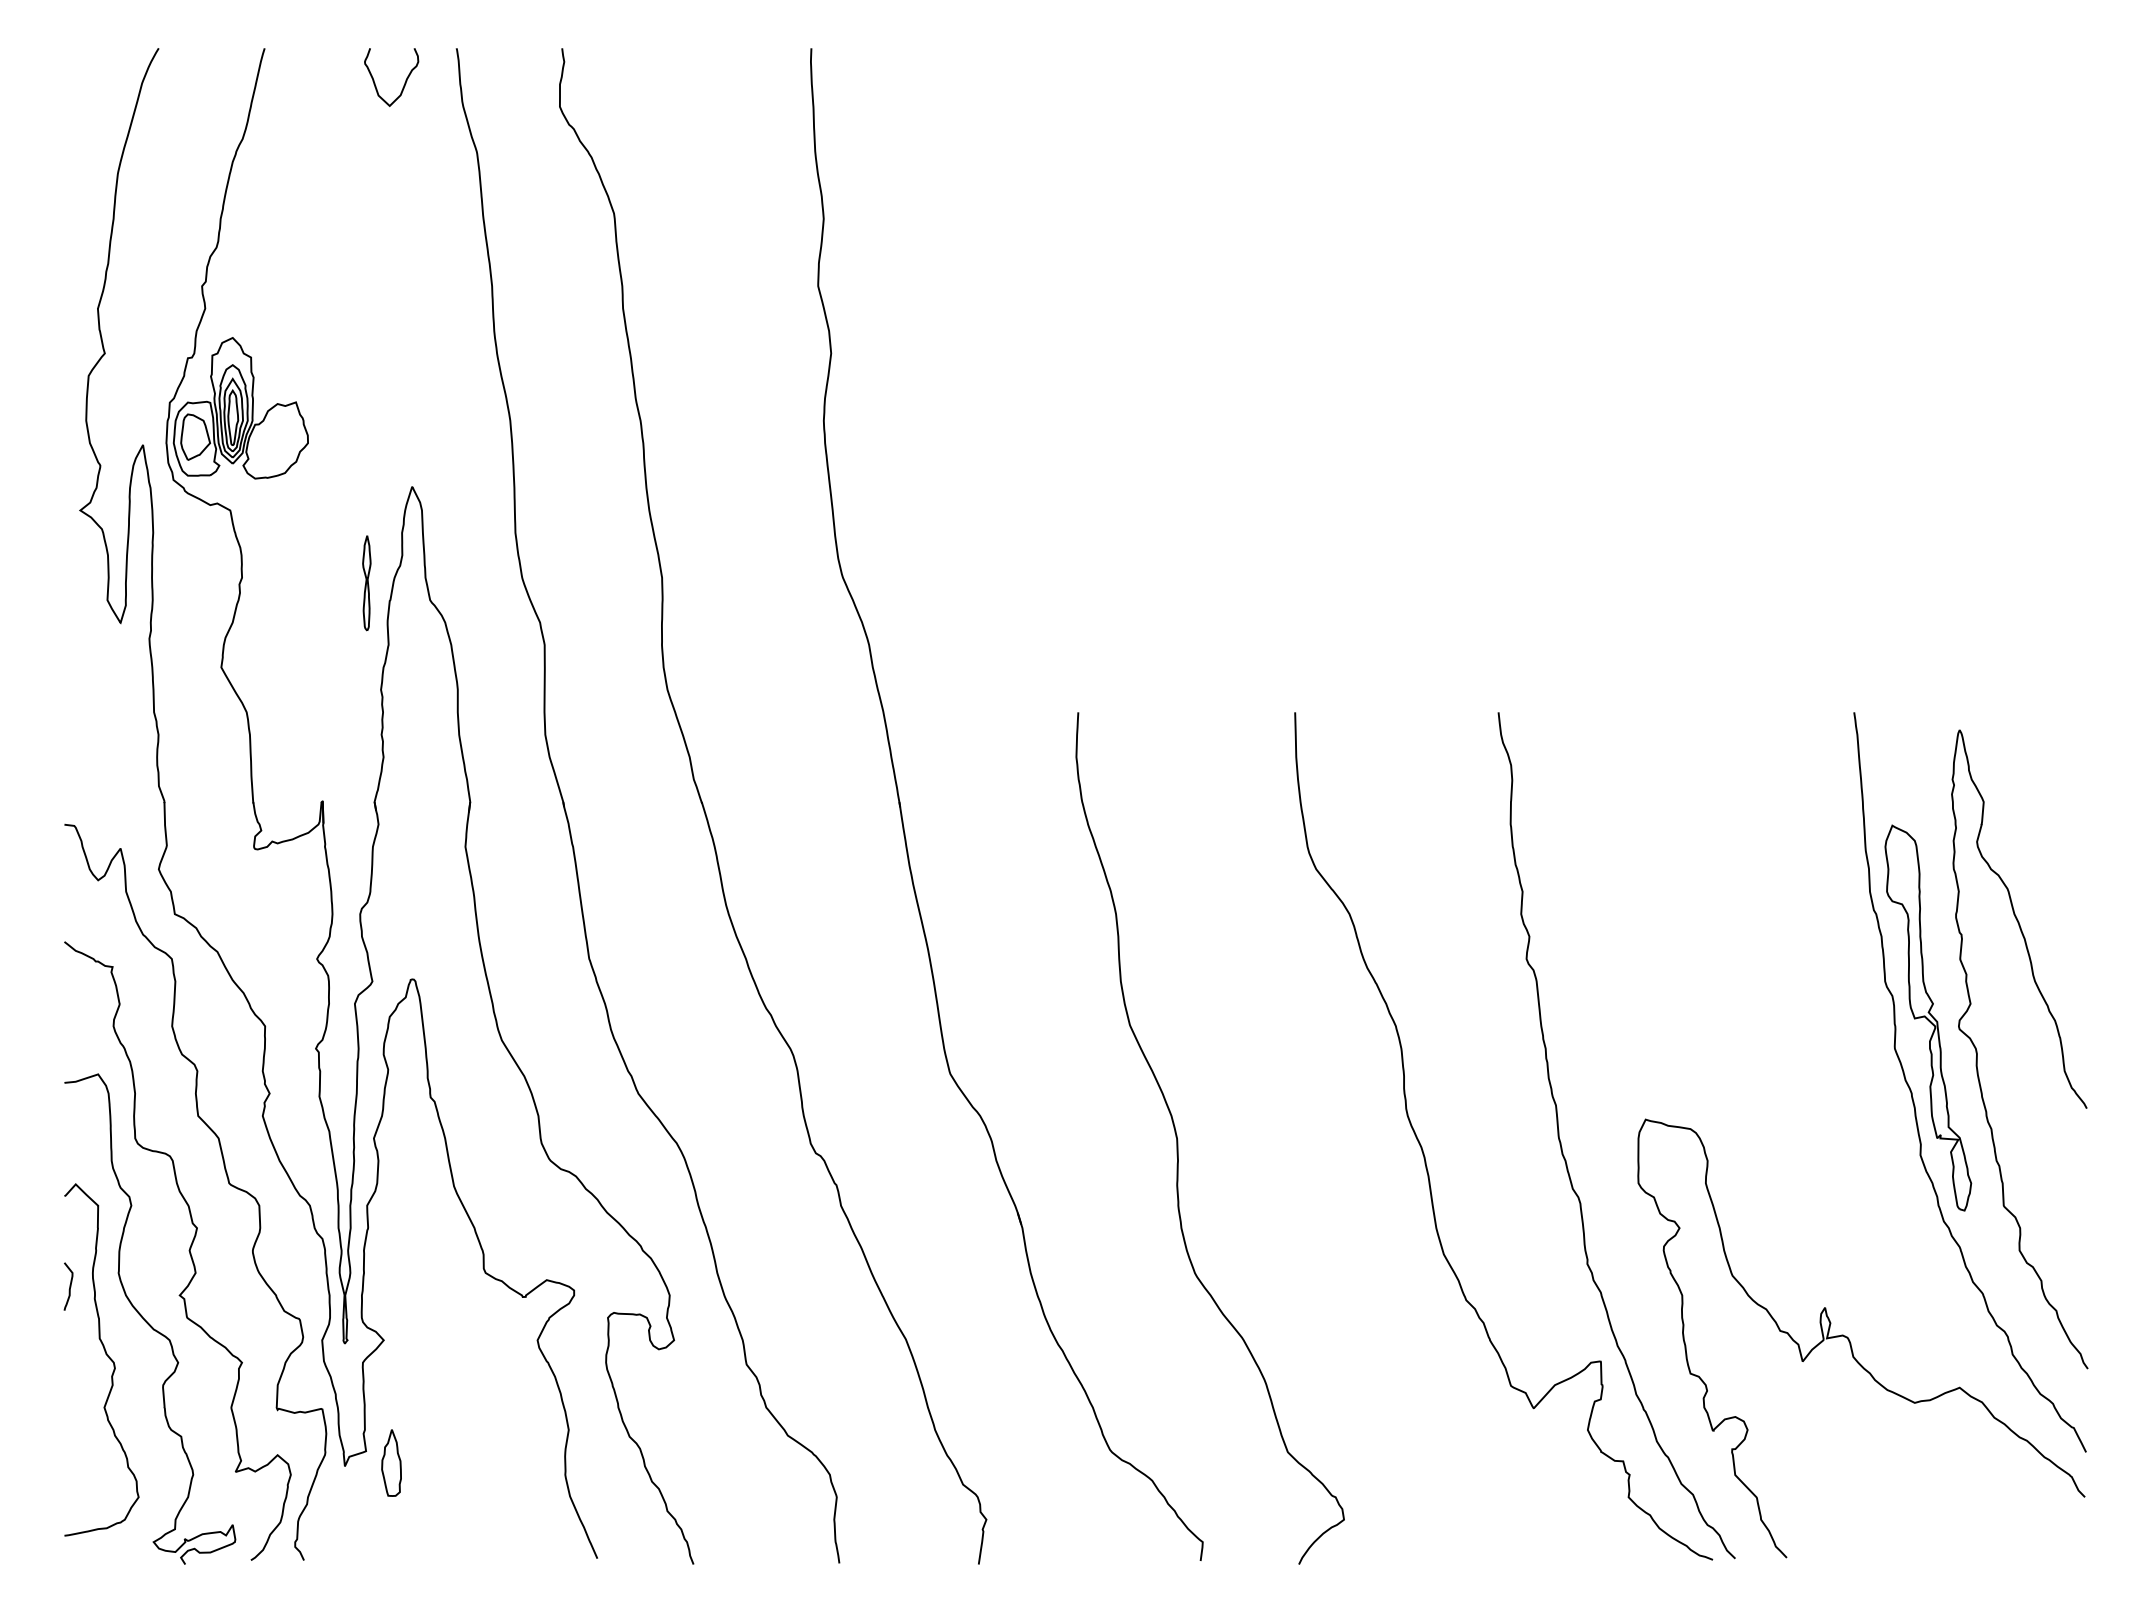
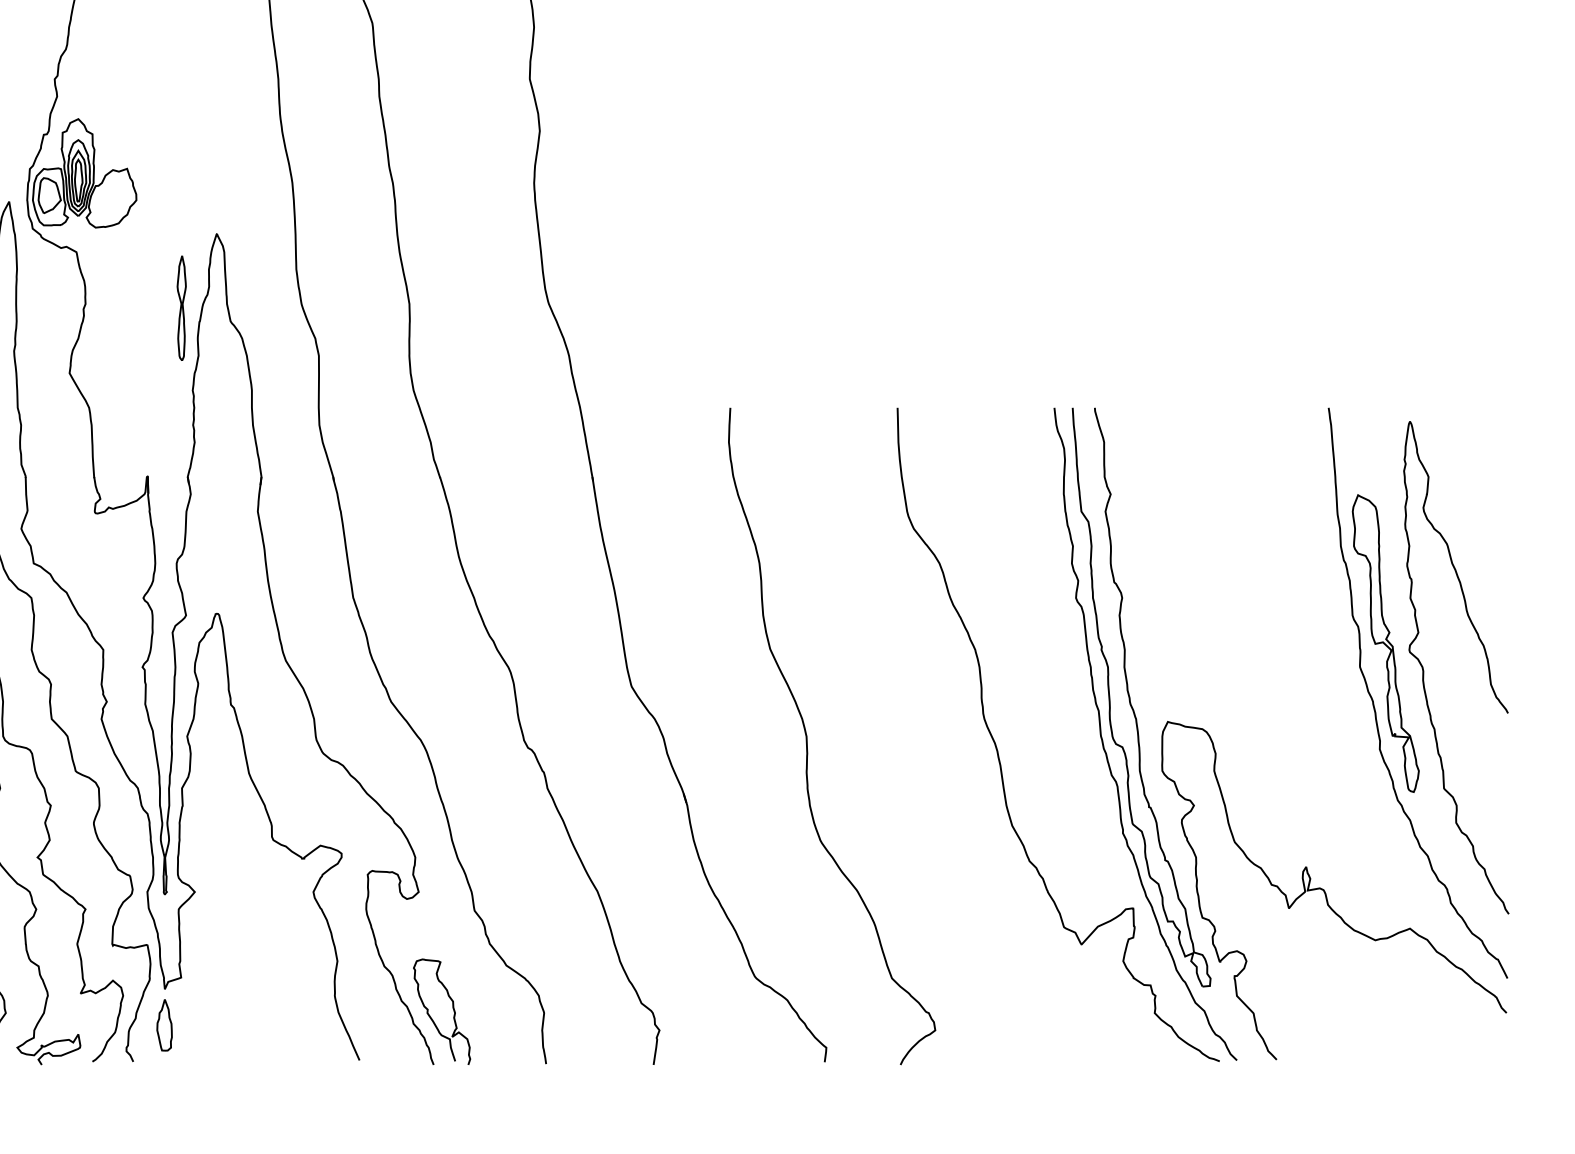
part: (366, 583) -> (181, 308), size x1.43
part: (1597, 1090) -> (1130, 699), added
part: (391, 1462) -> (164, 1024), moved
curve: (718, 1492) -> (452, 1009), added

